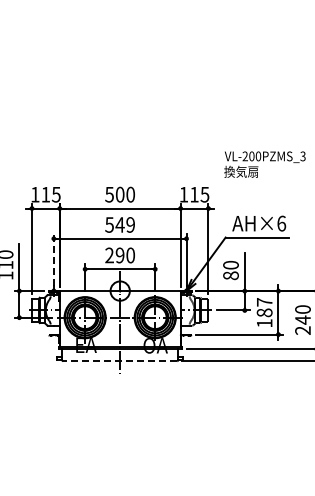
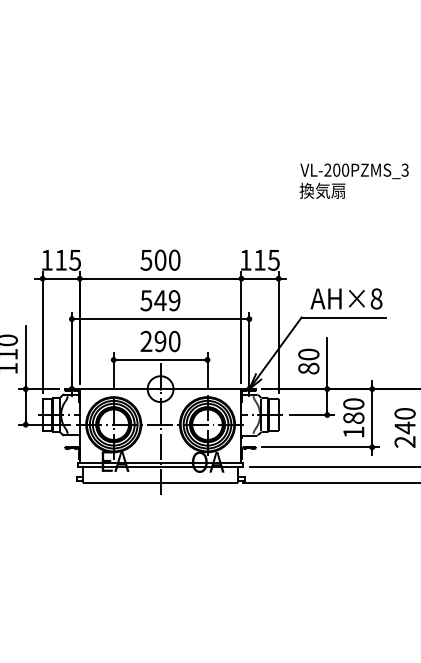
text: (264, 164) -> (353, 181), moved
text: (281, 223) -> (376, 298), AH×6 -> AH×8
line: (53, 259) -> (71, 346), dashed -> solid
text: (264, 302) -> (353, 404), 187 -> 180
line: (119, 361) -> (159, 483), dashed -> solid

